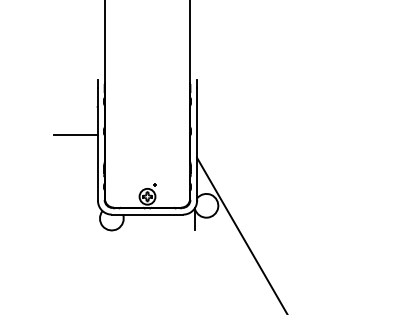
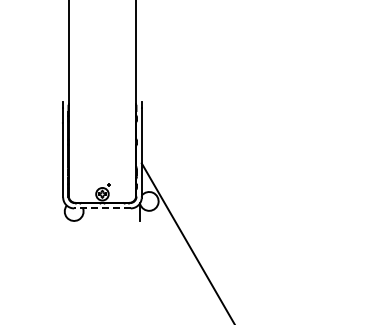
line: (75, 135) -> (45, 145), removed
line: (146, 214) -> (101, 208), solid -> dashed

